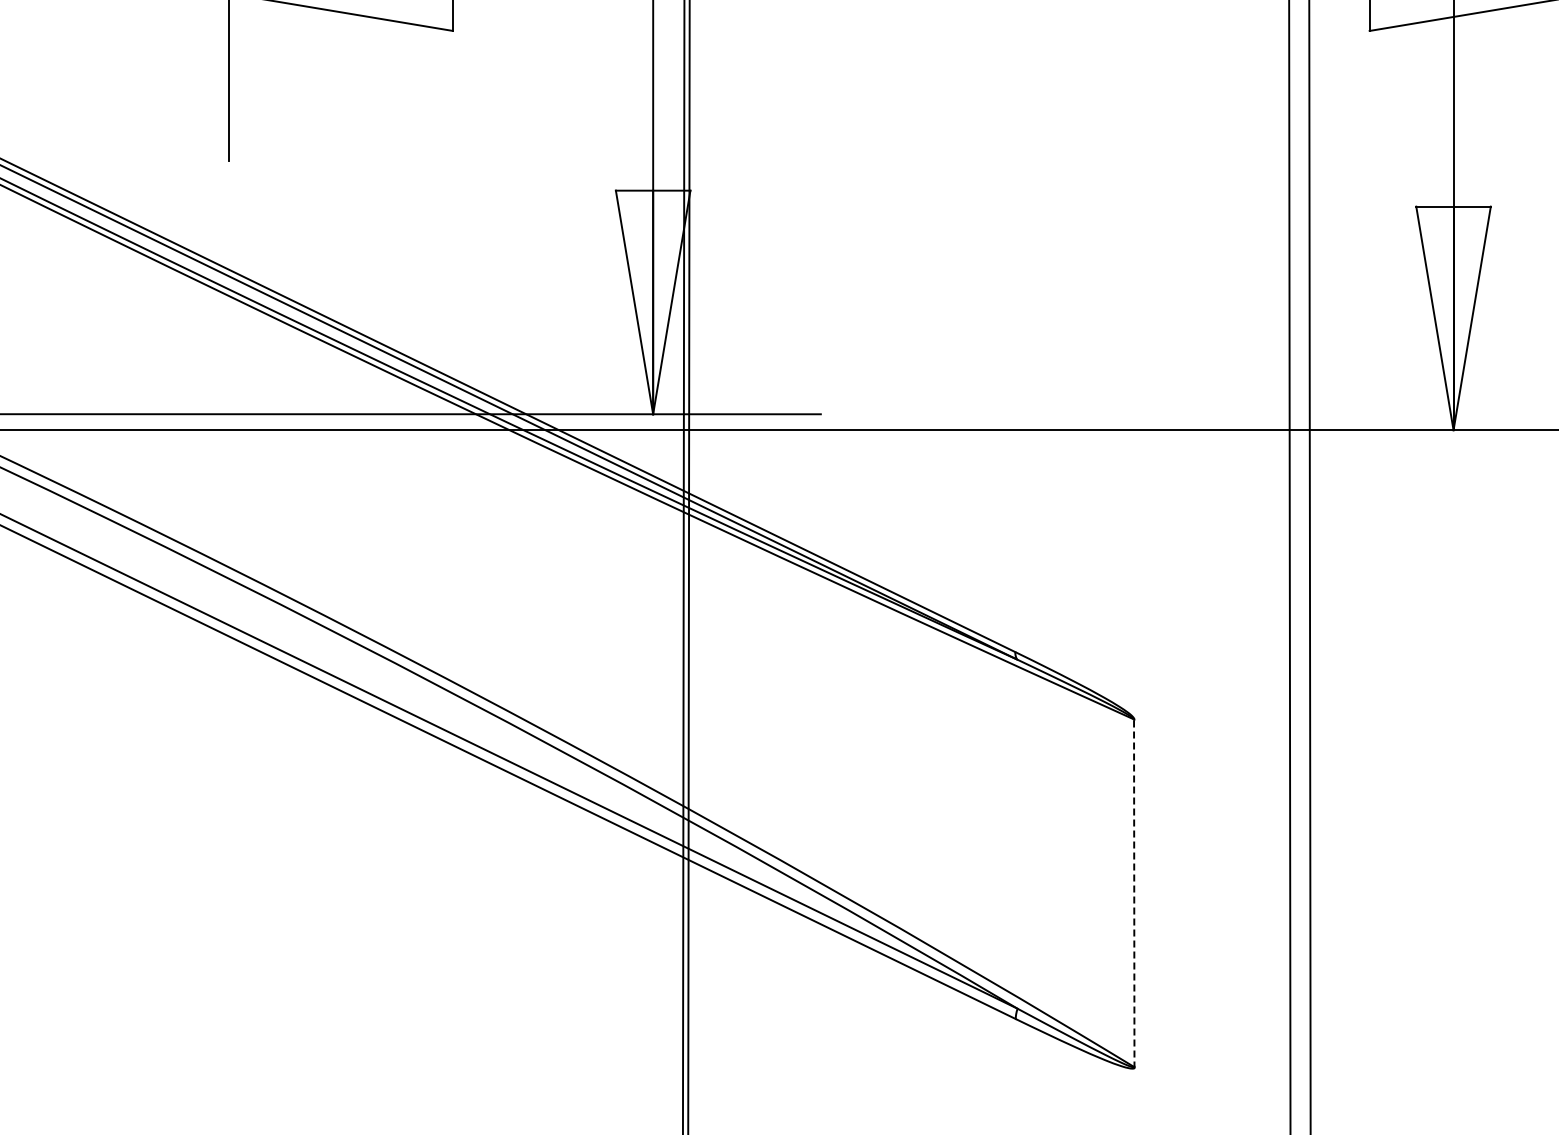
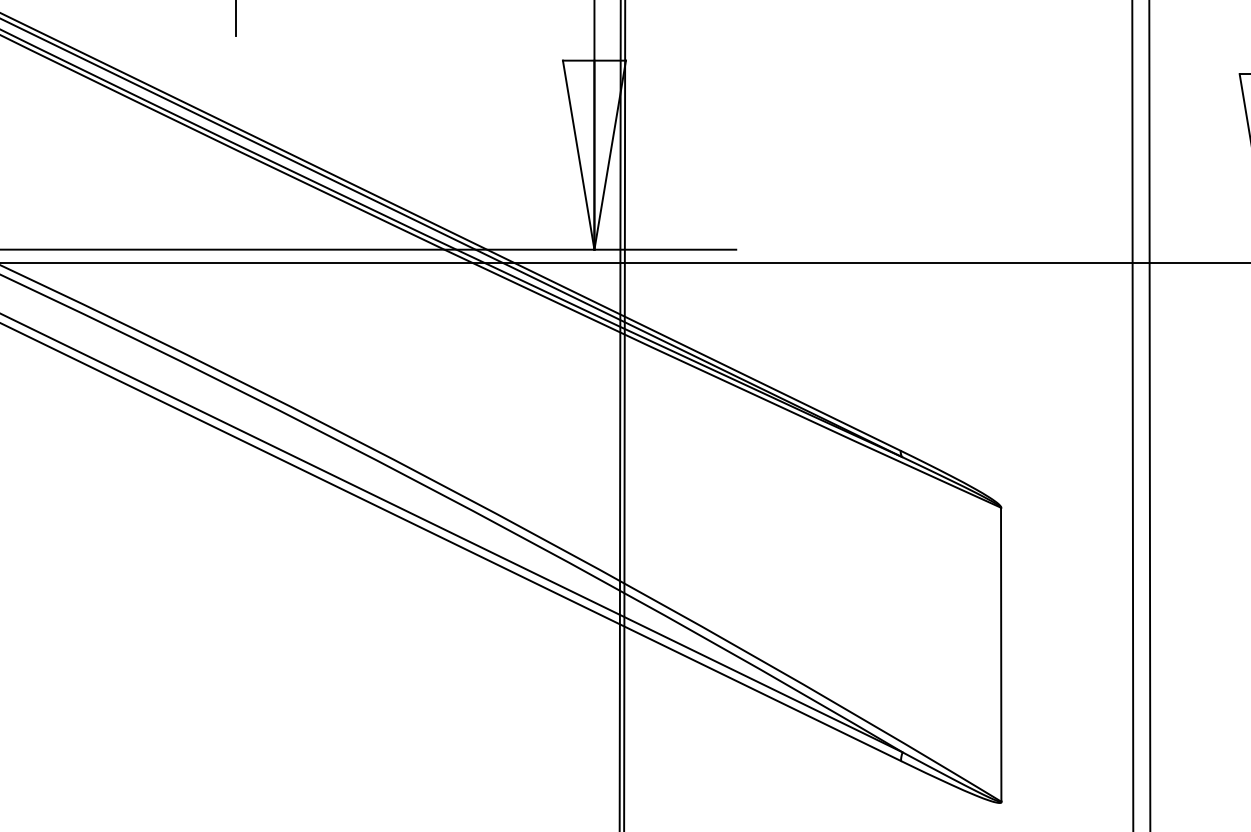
line: (1134, 893) -> (1001, 654), dashed -> solid

